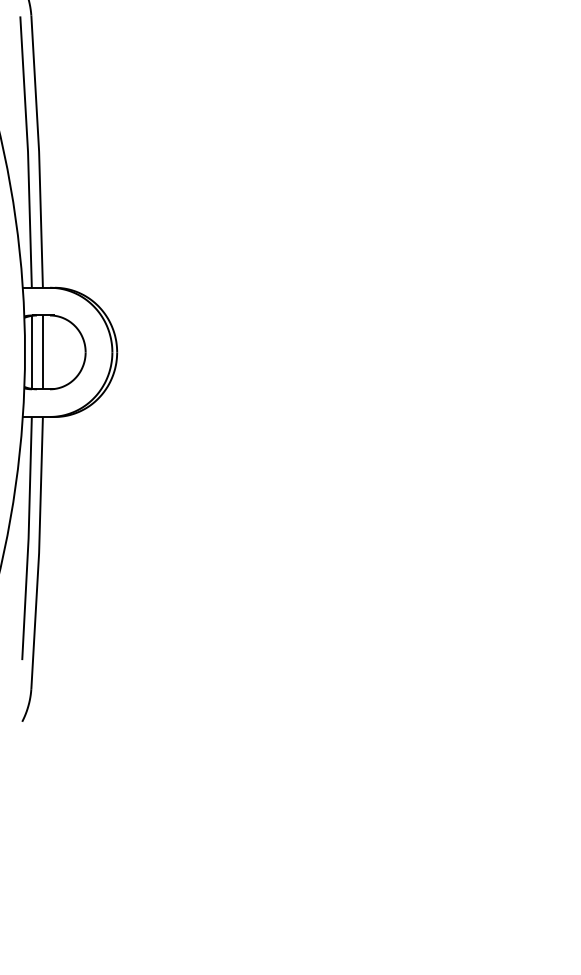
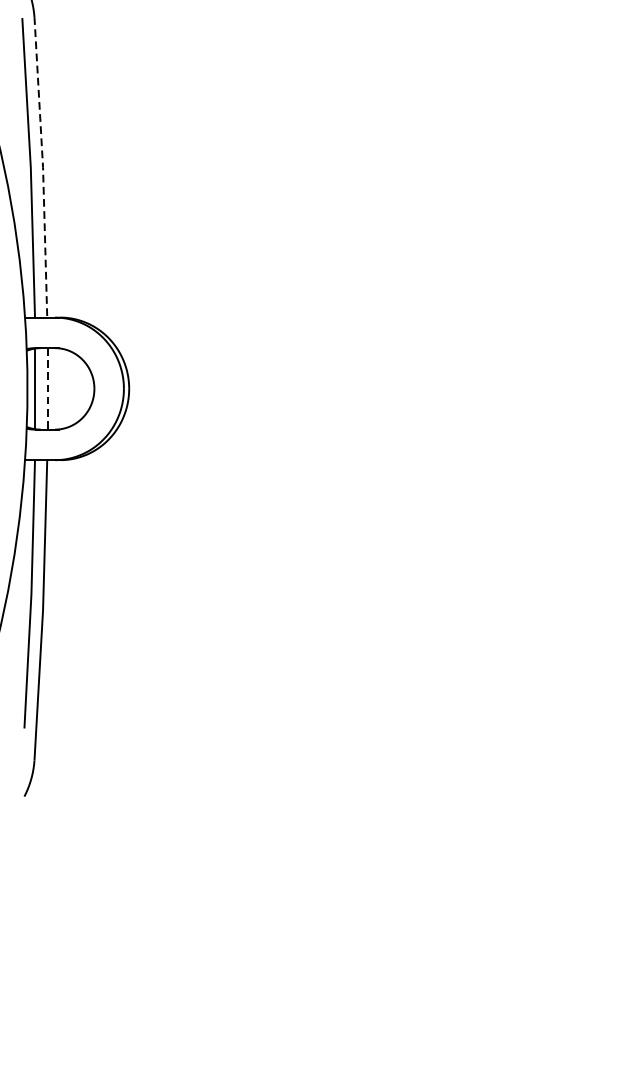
line: (39, 151) -> (43, 167), solid -> dashed
line: (43, 352) -> (47, 389), solid -> dashed

